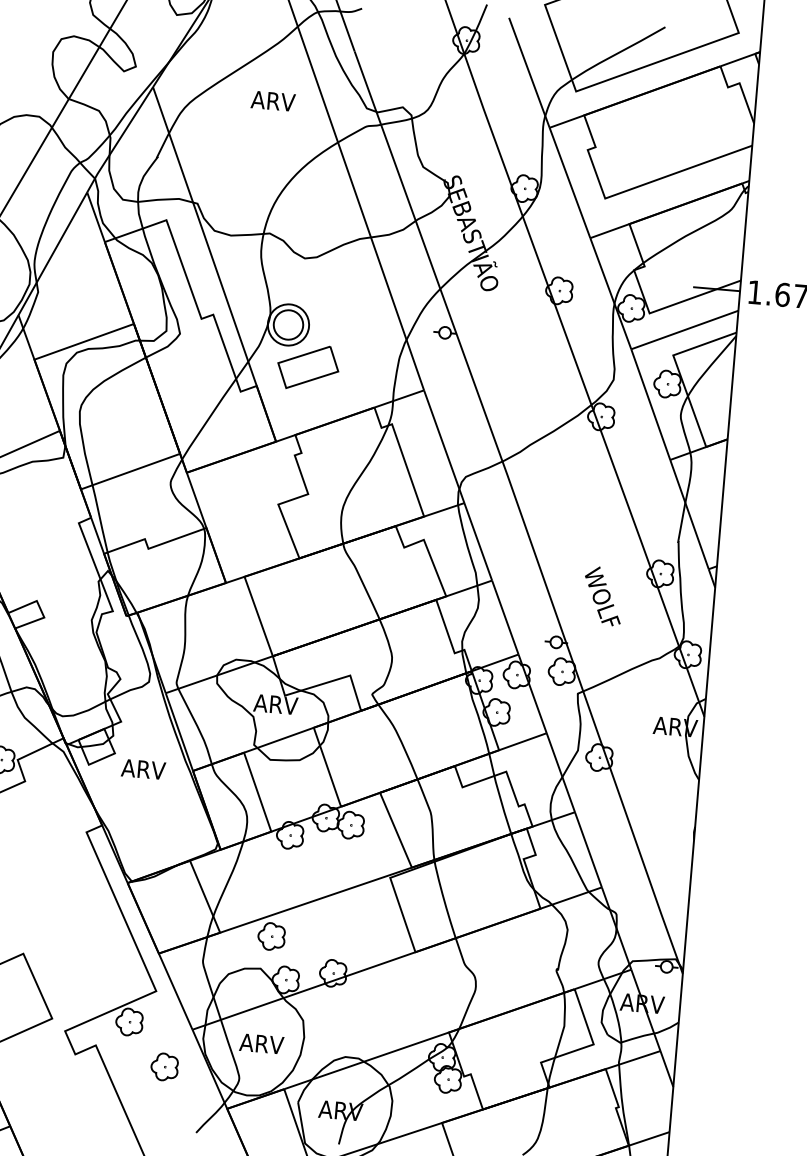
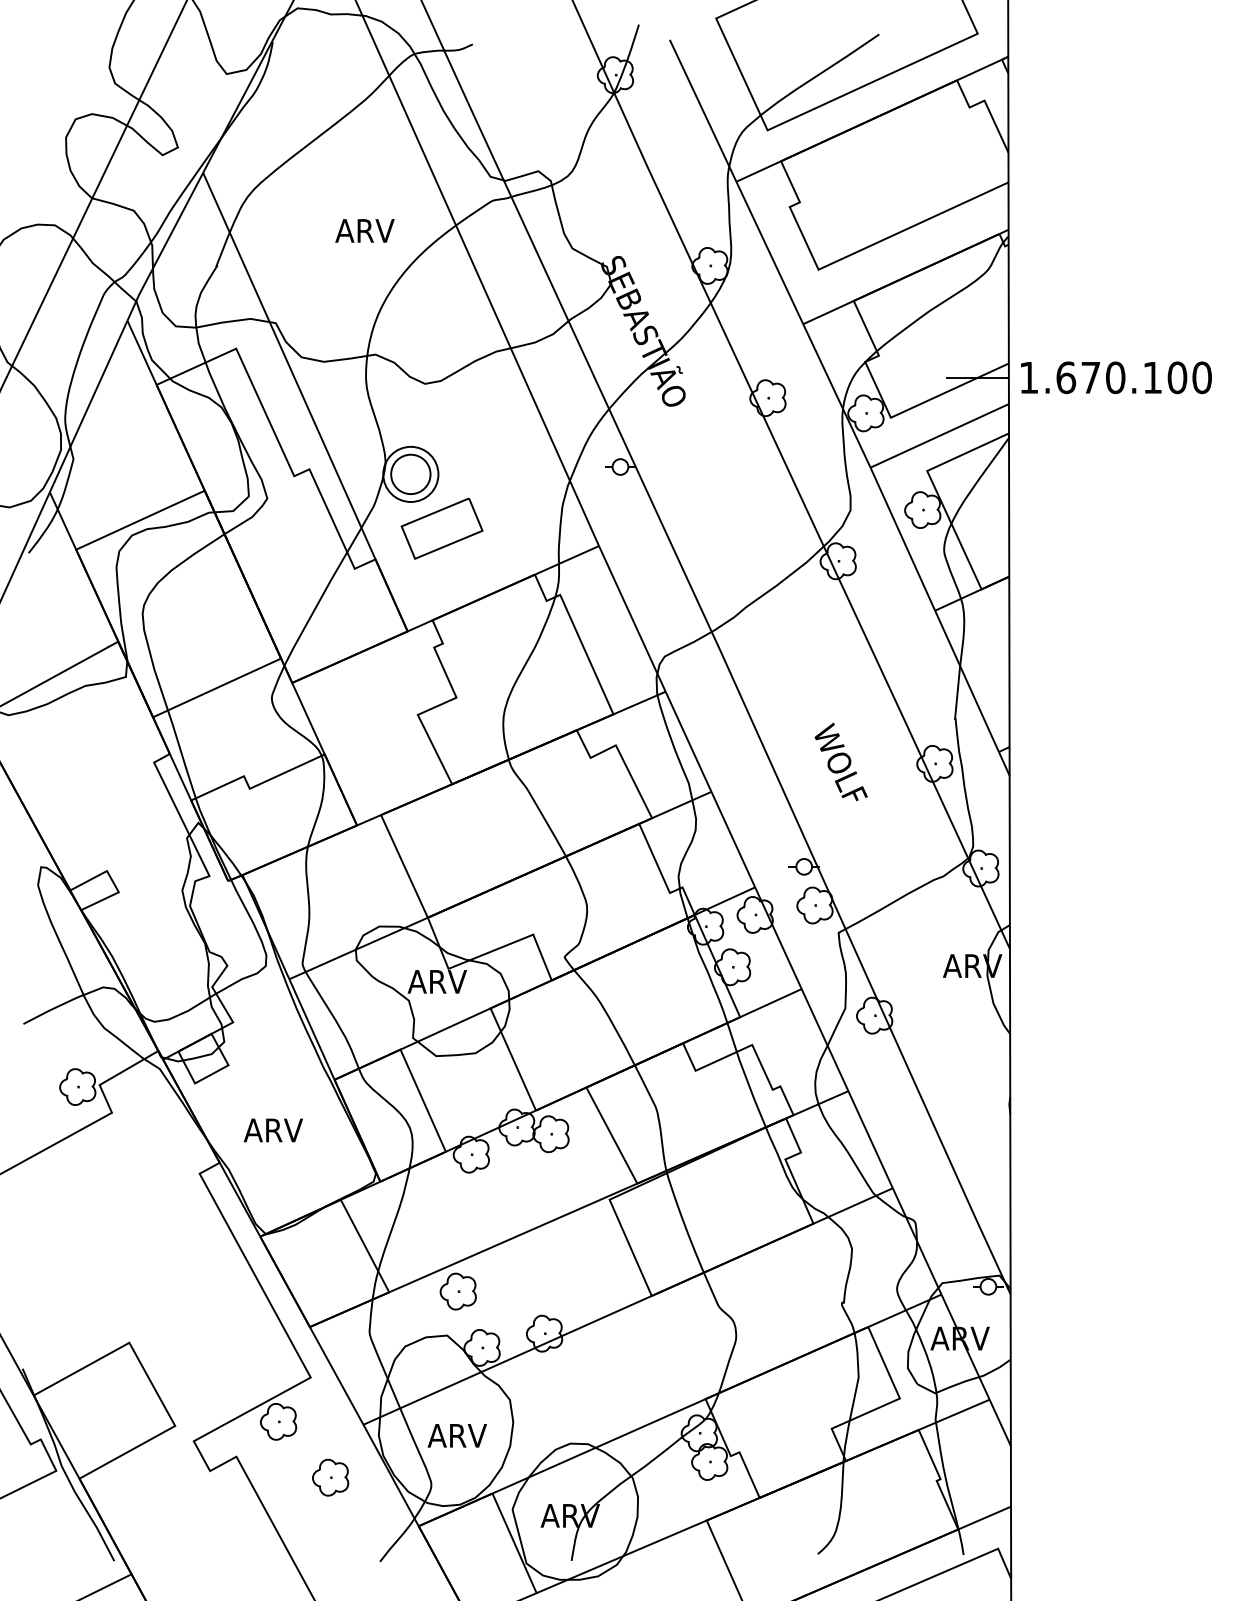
text: (272, 100) -> (364, 230), moved
text: (602, 595) -> (840, 761), moved
text: (142, 769) -> (272, 1130), moved

